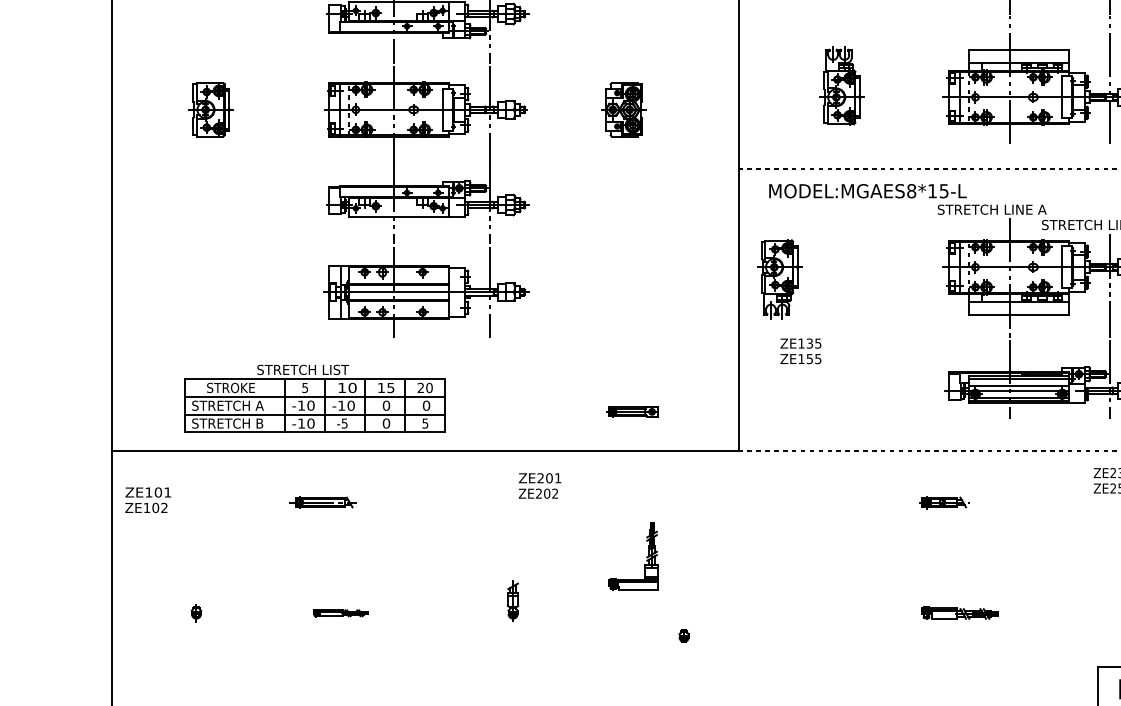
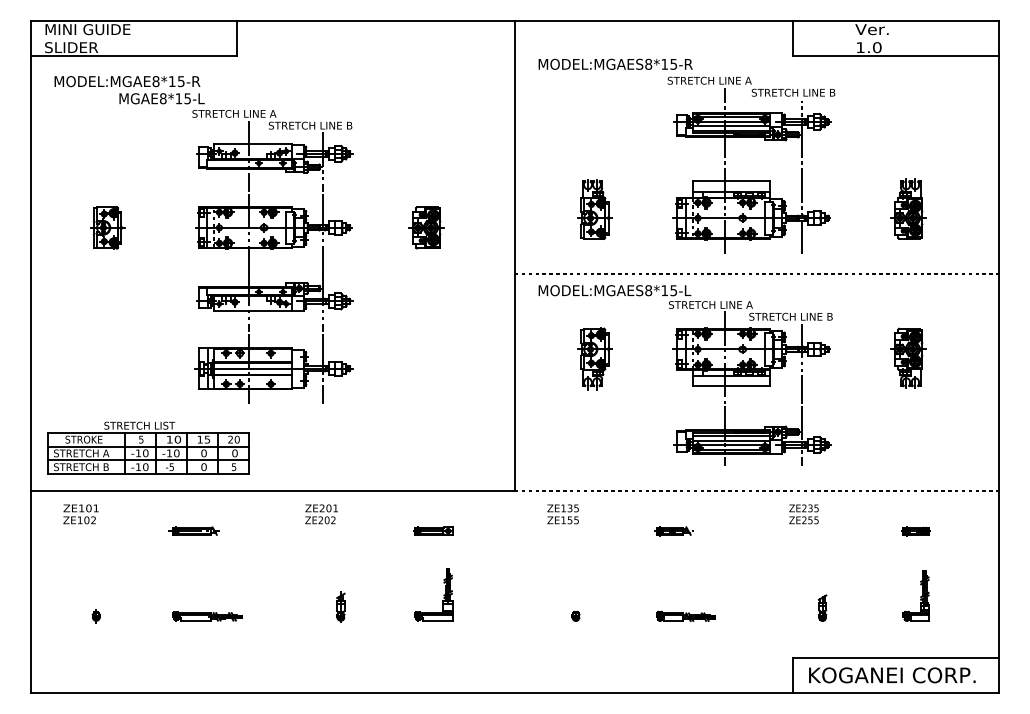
part: (779, 279) -> (594, 358), moved
text: (800, 351) -> (562, 514), moved
part: (314, 398) -> (148, 447), moved
part: (633, 411) -> (433, 530), moved
text: (539, 486) -> (321, 514), moved
text: (147, 500) -> (80, 514), moved
part: (645, 557) -> (443, 595), moved
part: (340, 613) -> (207, 616), size x1.67
part: (683, 635) -> (575, 615), moved

